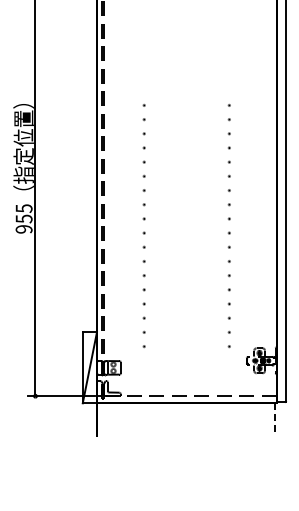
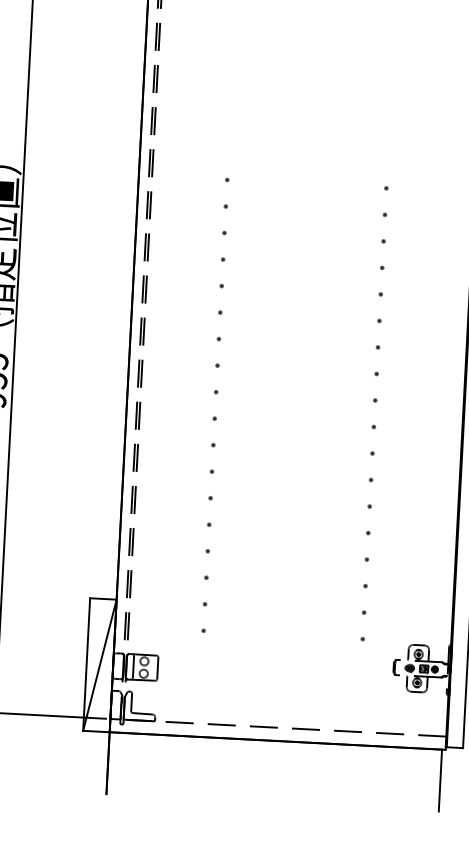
line: (274, 419) -> (440, 779), dashed -> solid

